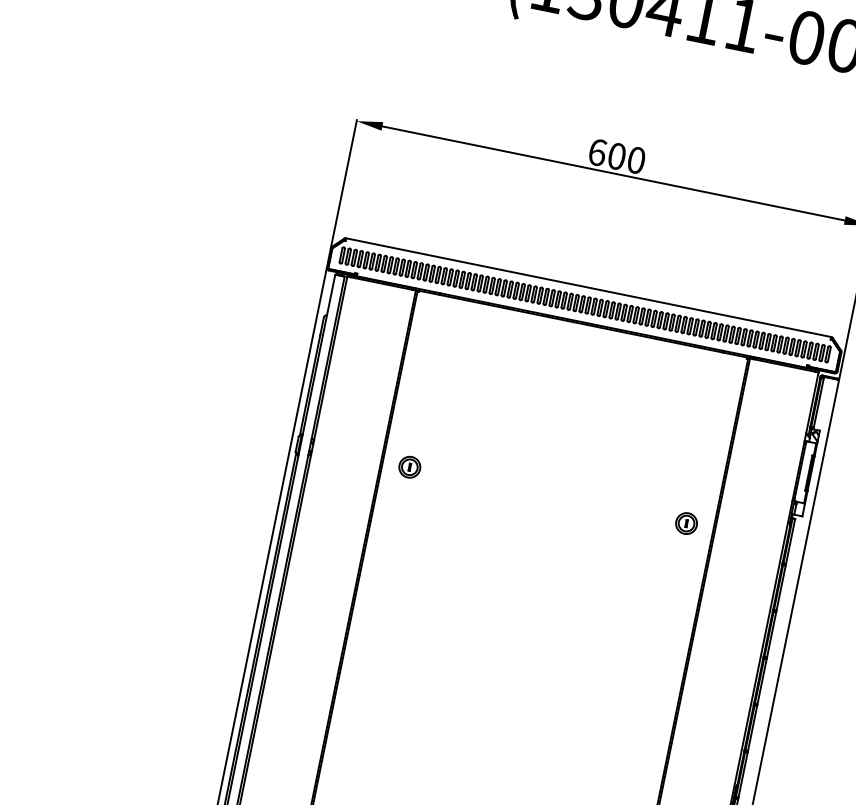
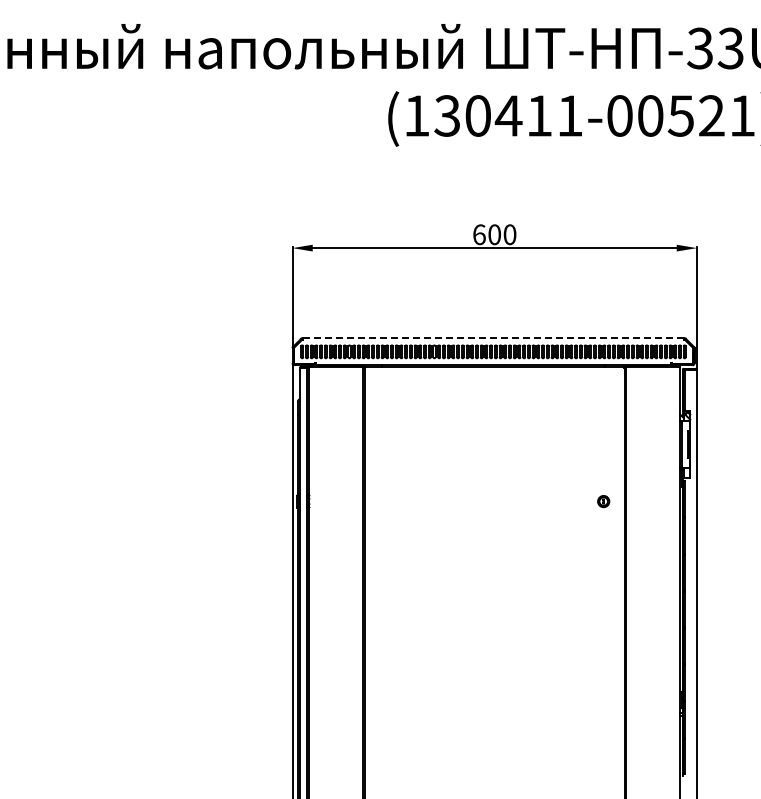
line: (588, 287) -> (493, 338), solid -> dashed
part: (409, 467) -> (385, 501), removed
part: (686, 523) -> (603, 501), size x0.7

